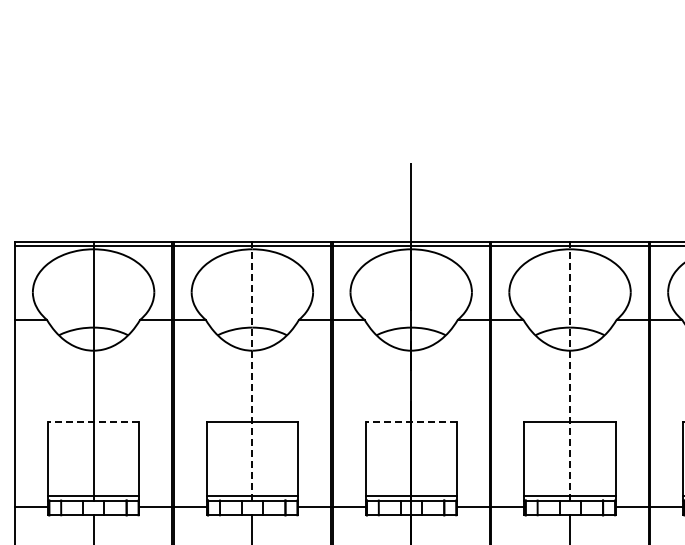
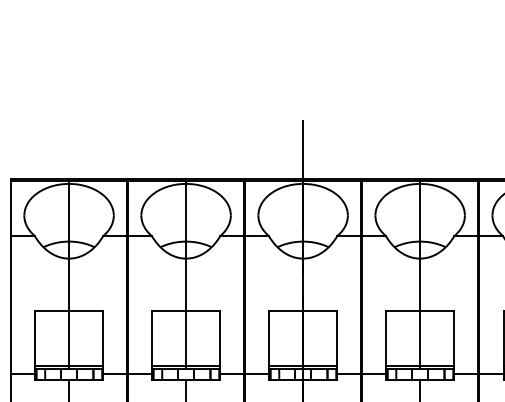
line: (252, 370) -> (186, 273), dashed -> solid
line: (570, 370) -> (420, 273), dashed -> solid
line: (93, 421) -> (69, 310), dashed -> solid
line: (411, 421) -> (303, 310), dashed -> solid

